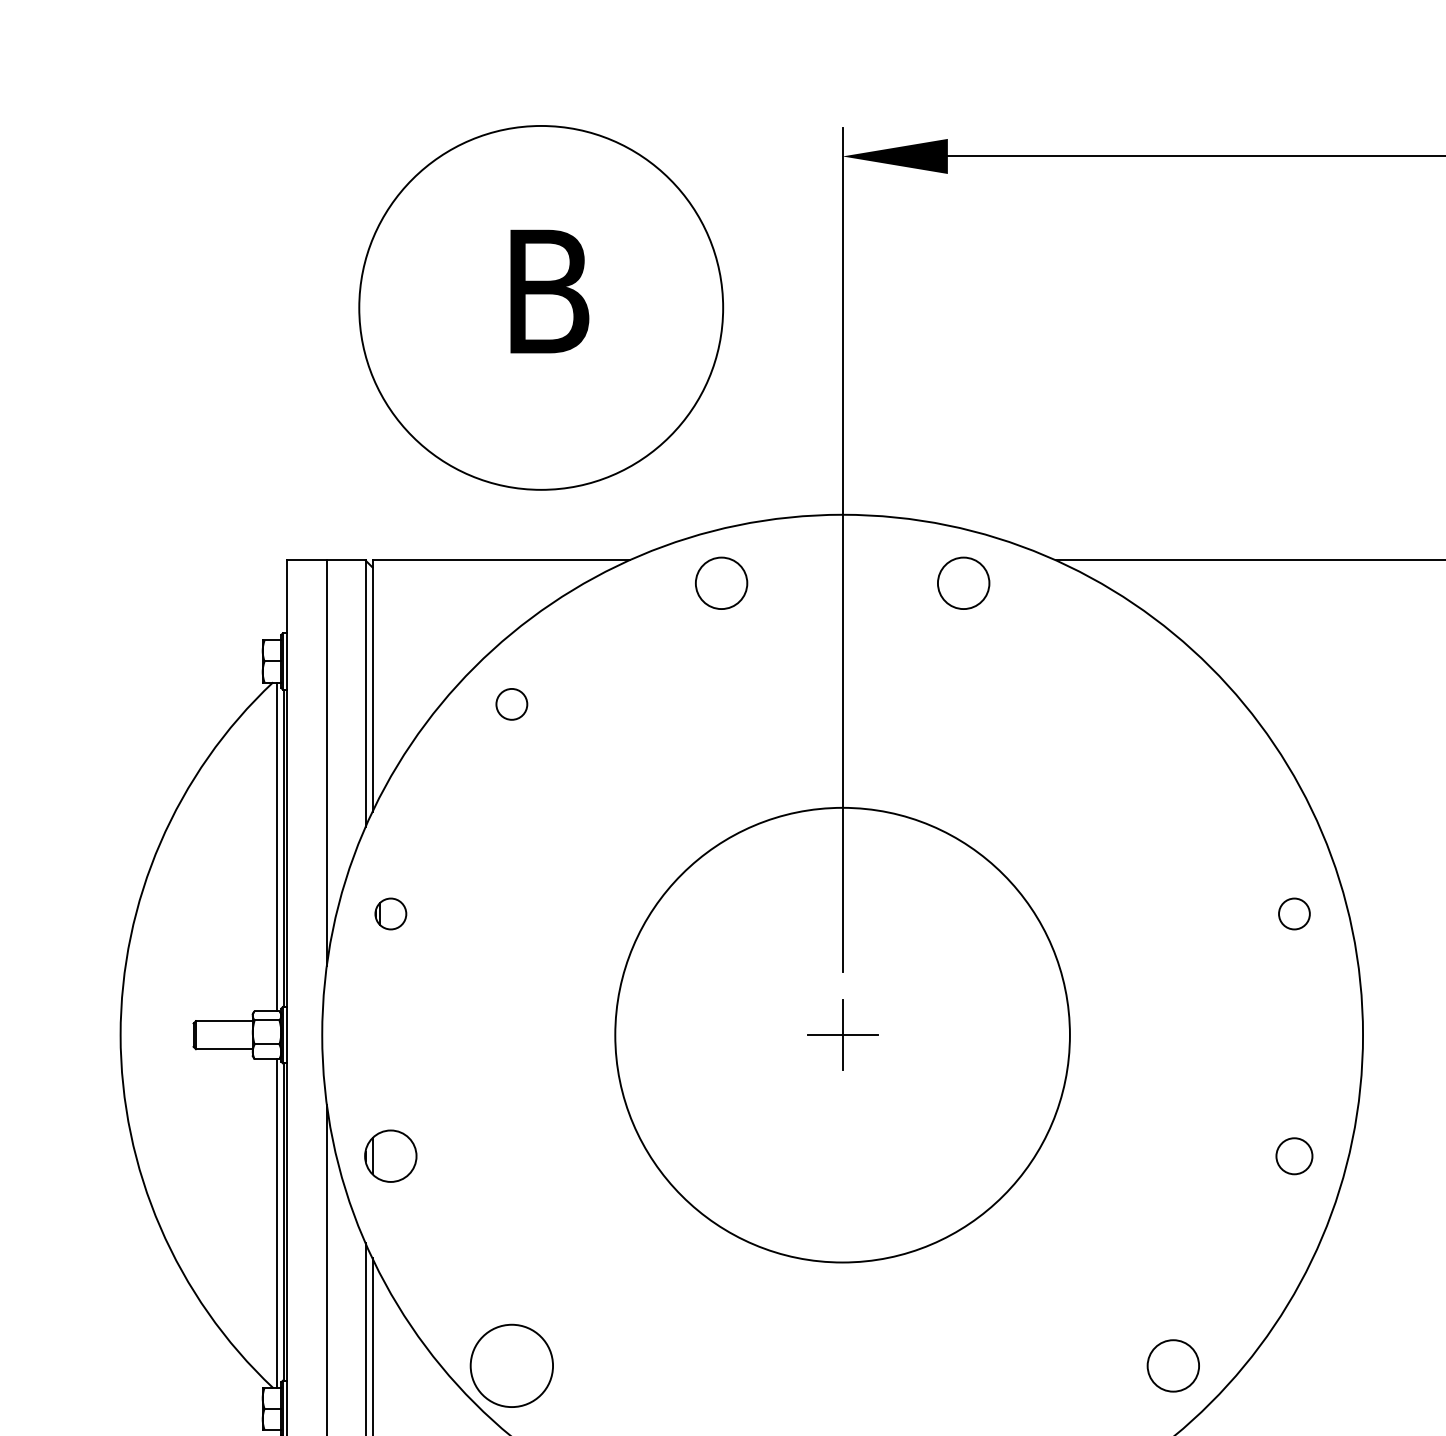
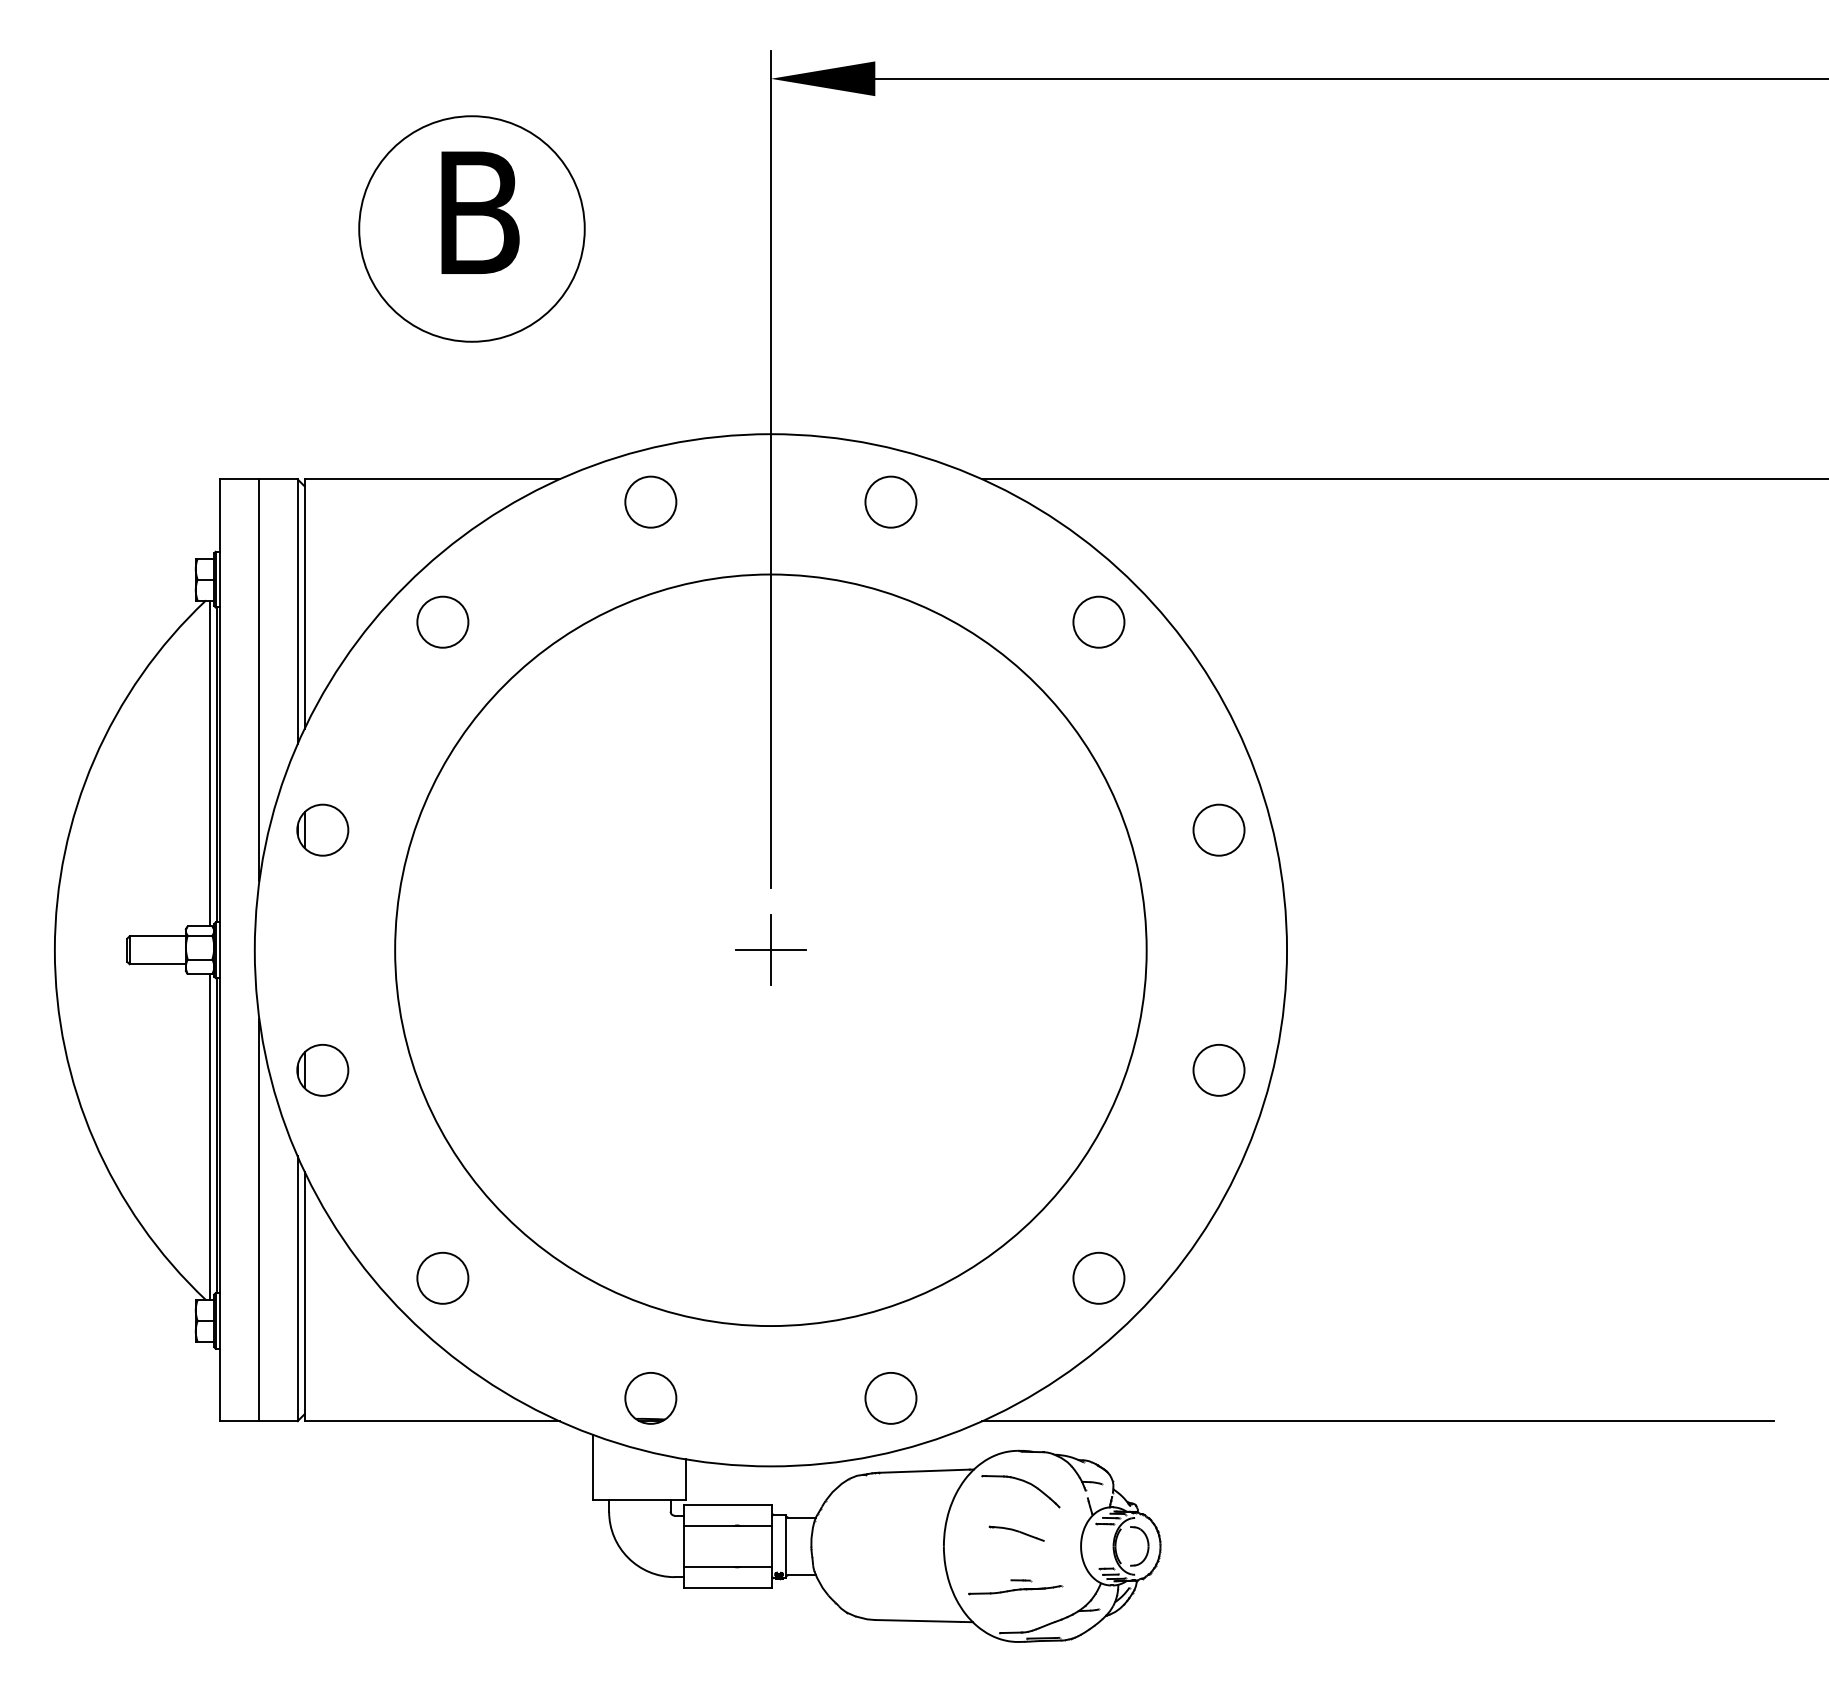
circle: (540, 307) -> (471, 228), size x0.62
circle: (511, 703) -> (442, 621), size x1.67
circle: (1172, 703) -> (1098, 621), added
part: (390, 913) -> (322, 829), size x1.67
circle: (1293, 913) -> (1218, 829), size x1.67
circle: (842, 1035) -> (770, 950), size x1.67
circle: (1293, 1156) -> (1218, 1070), size x1.43
circle: (511, 1365) -> (442, 1277), size x0.62

